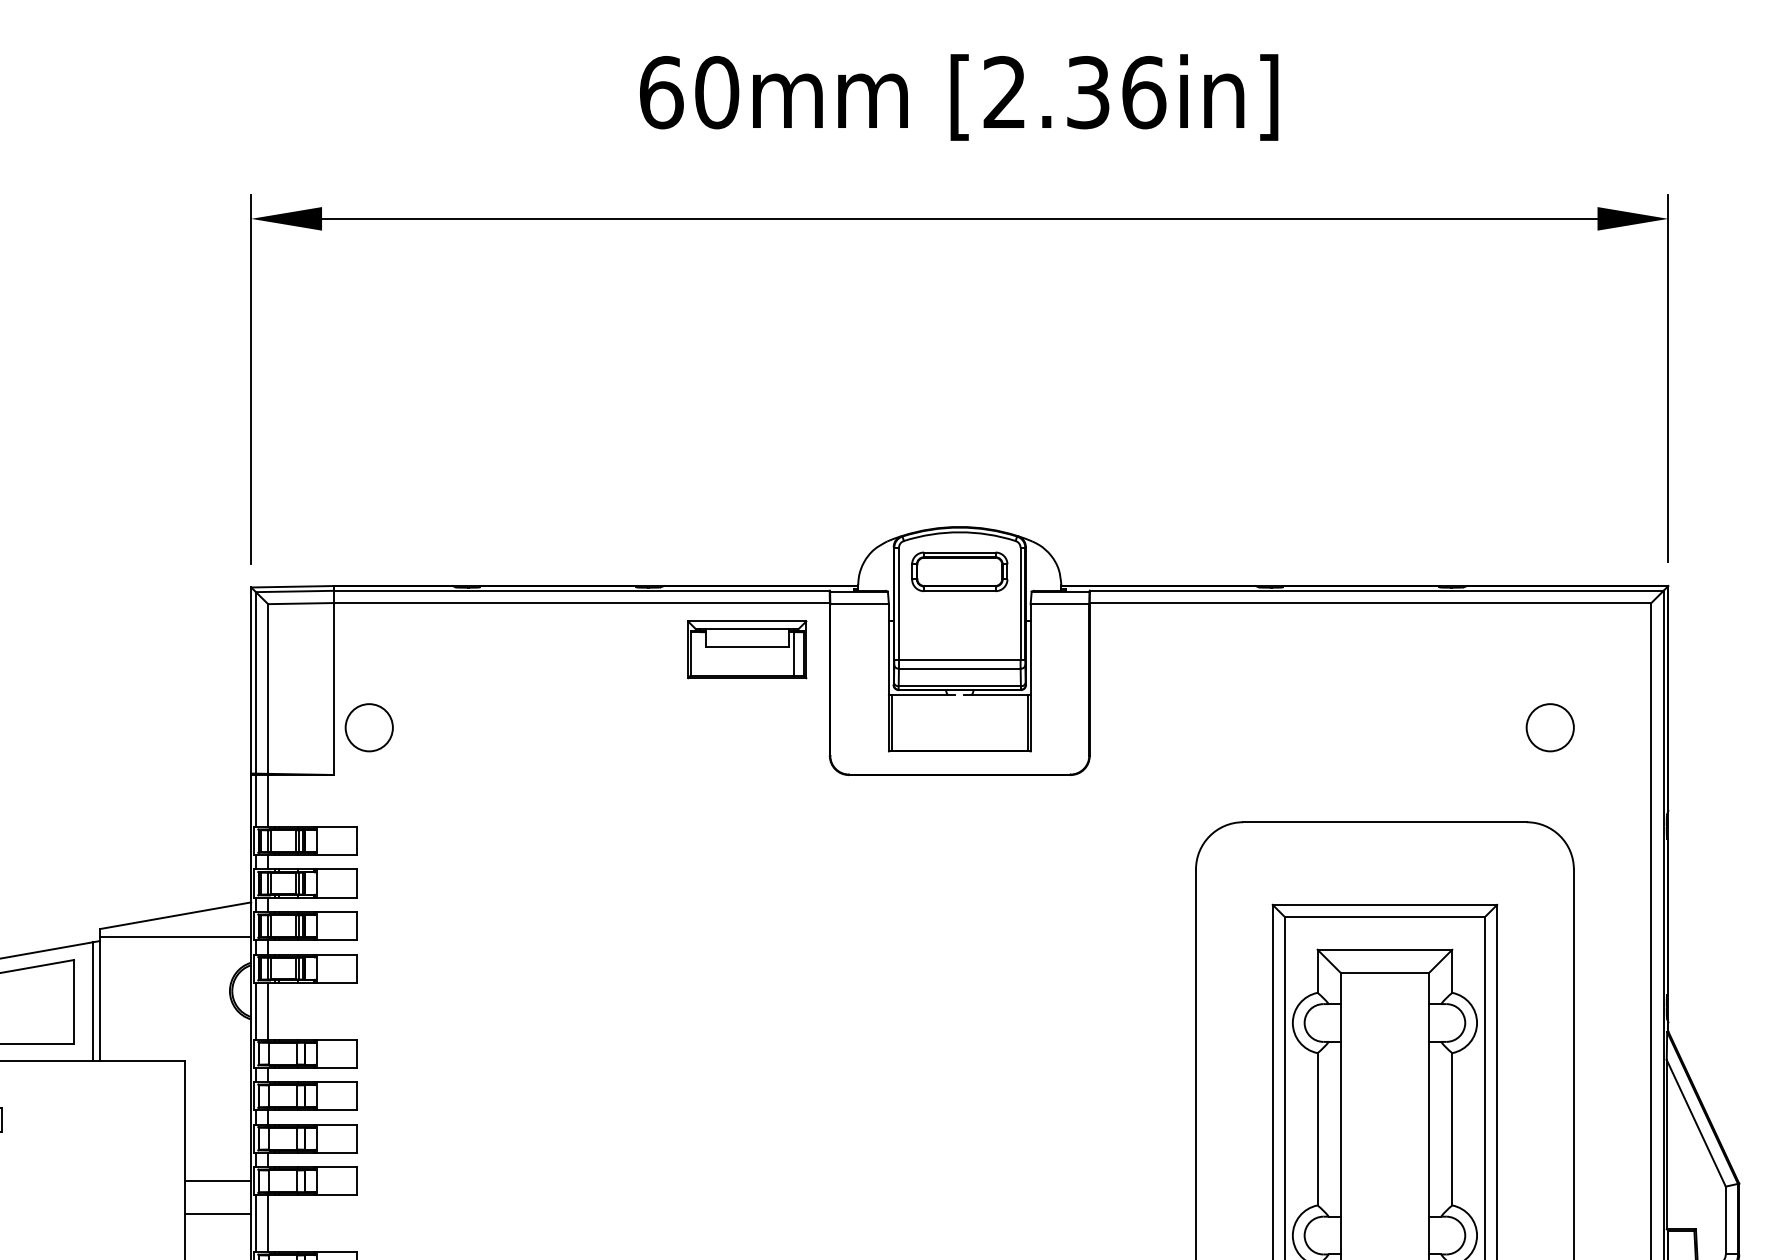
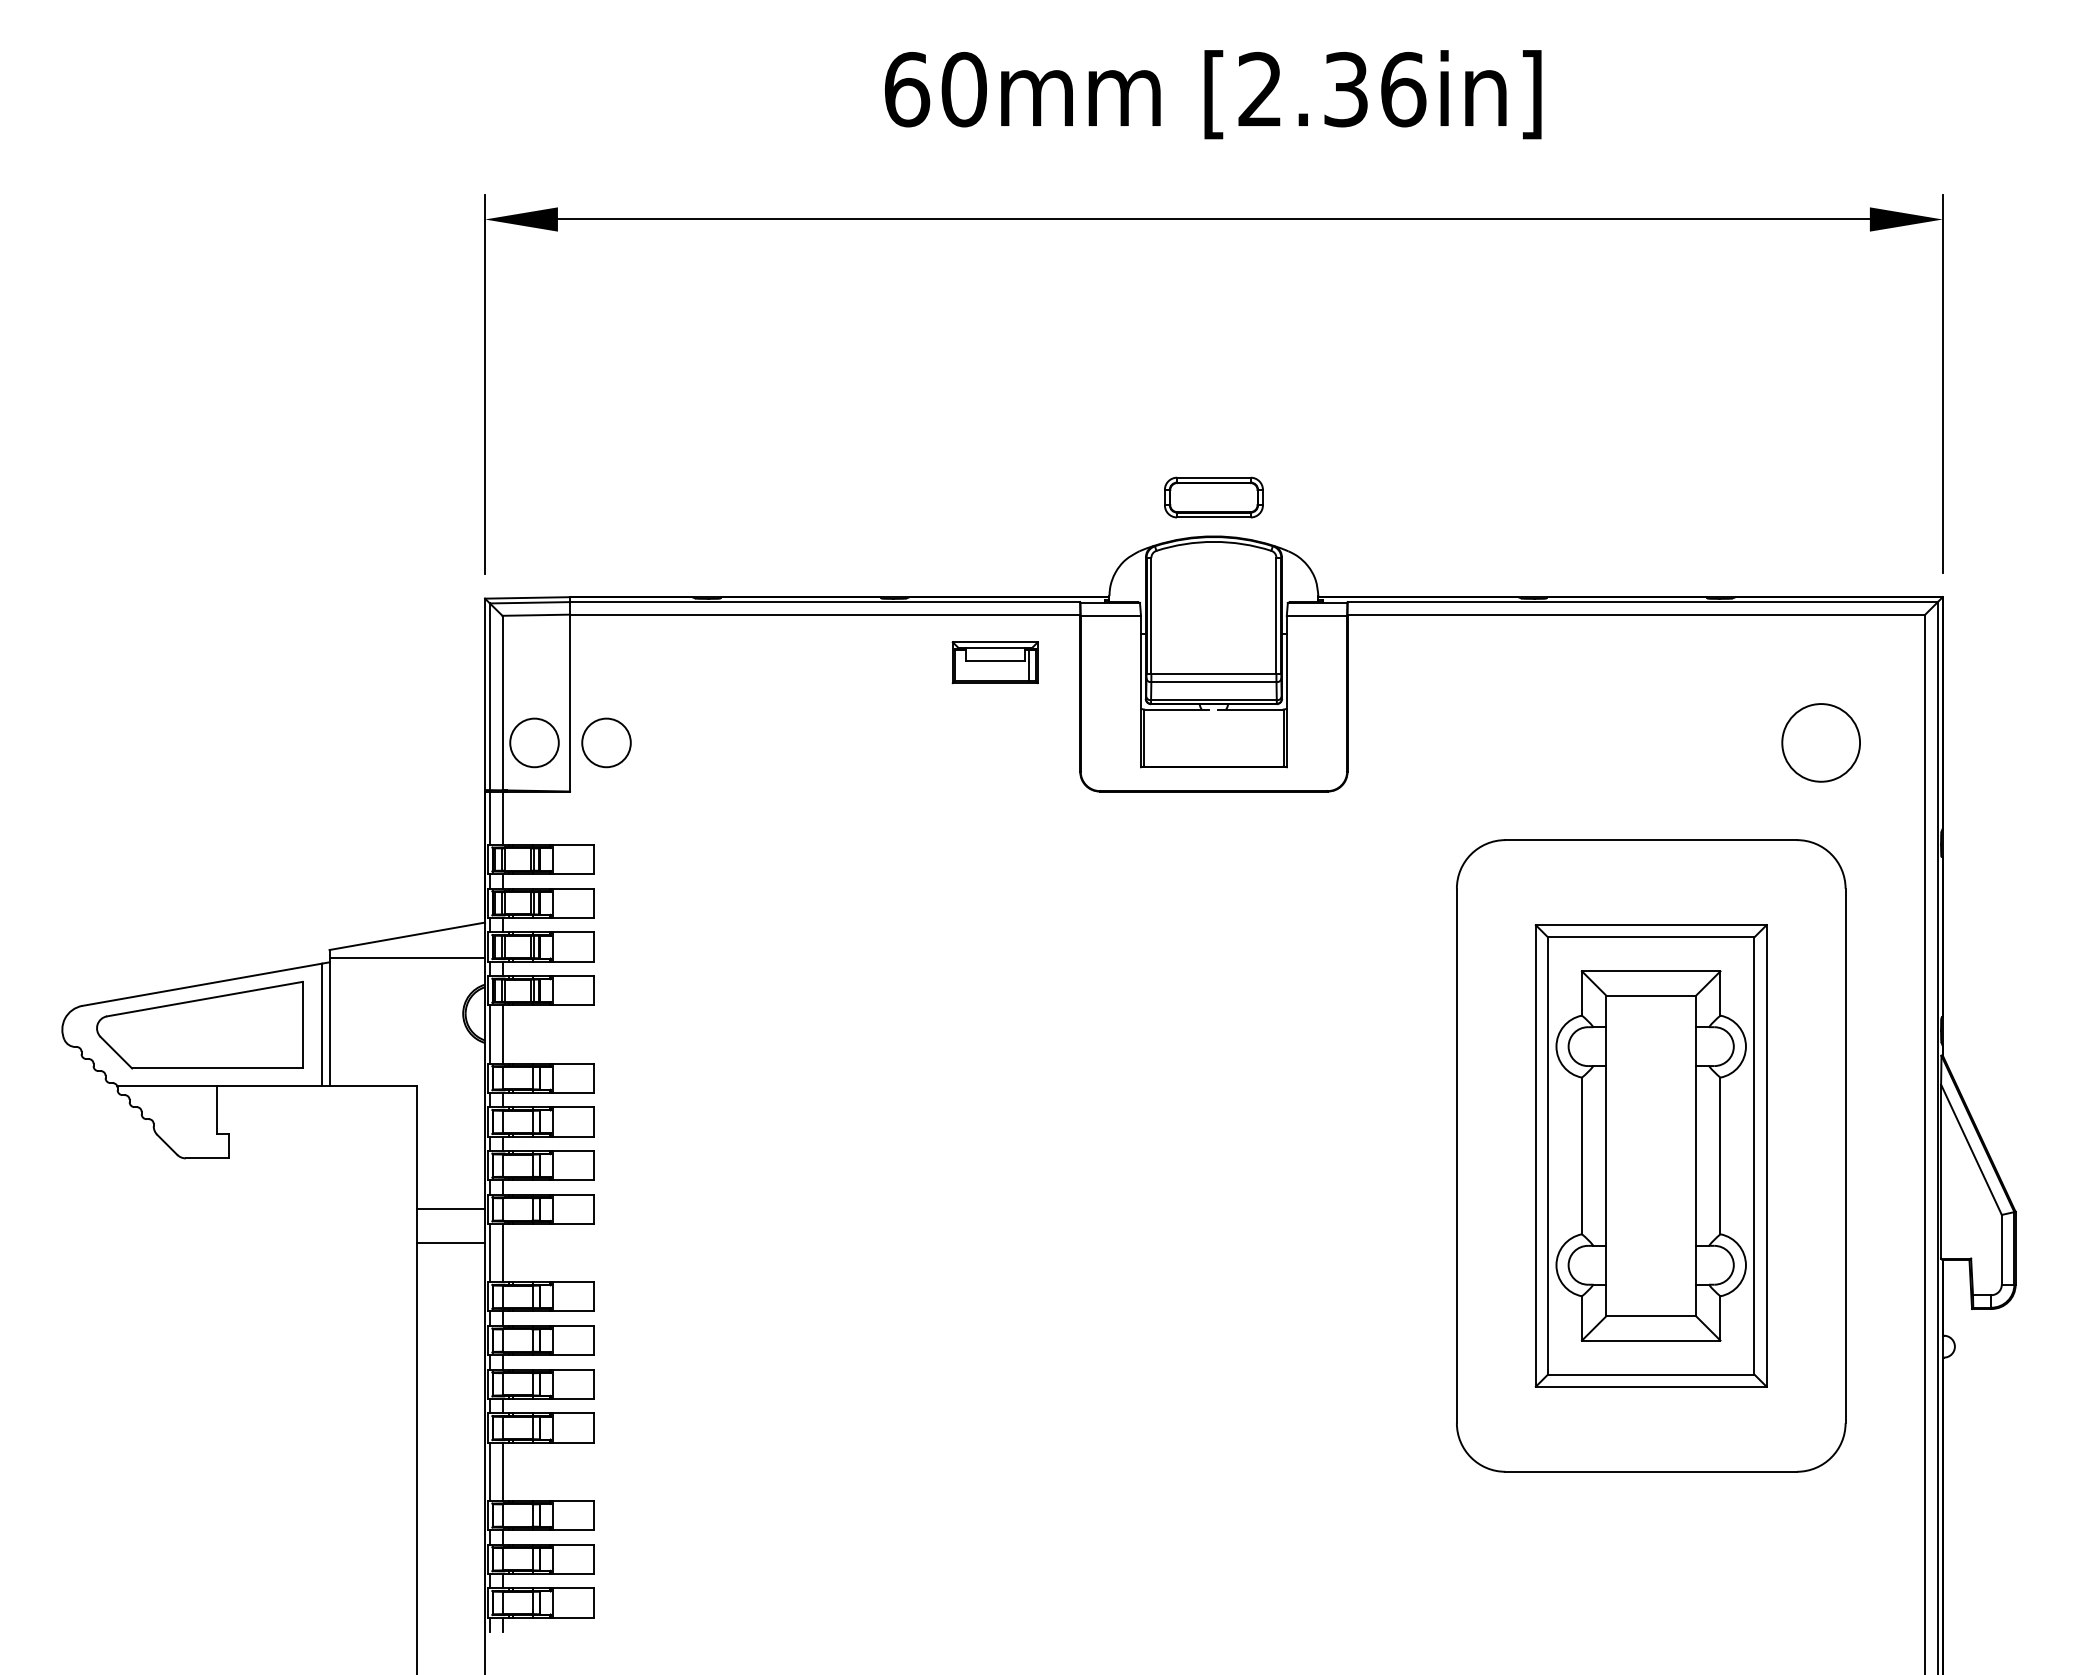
part: (959, 571) -> (1213, 497), moved
part: (747, 649) -> (995, 662), size x0.7
circle: (299, 727) -> (534, 742), added
circle: (1550, 727) -> (1821, 742), size x1.6

